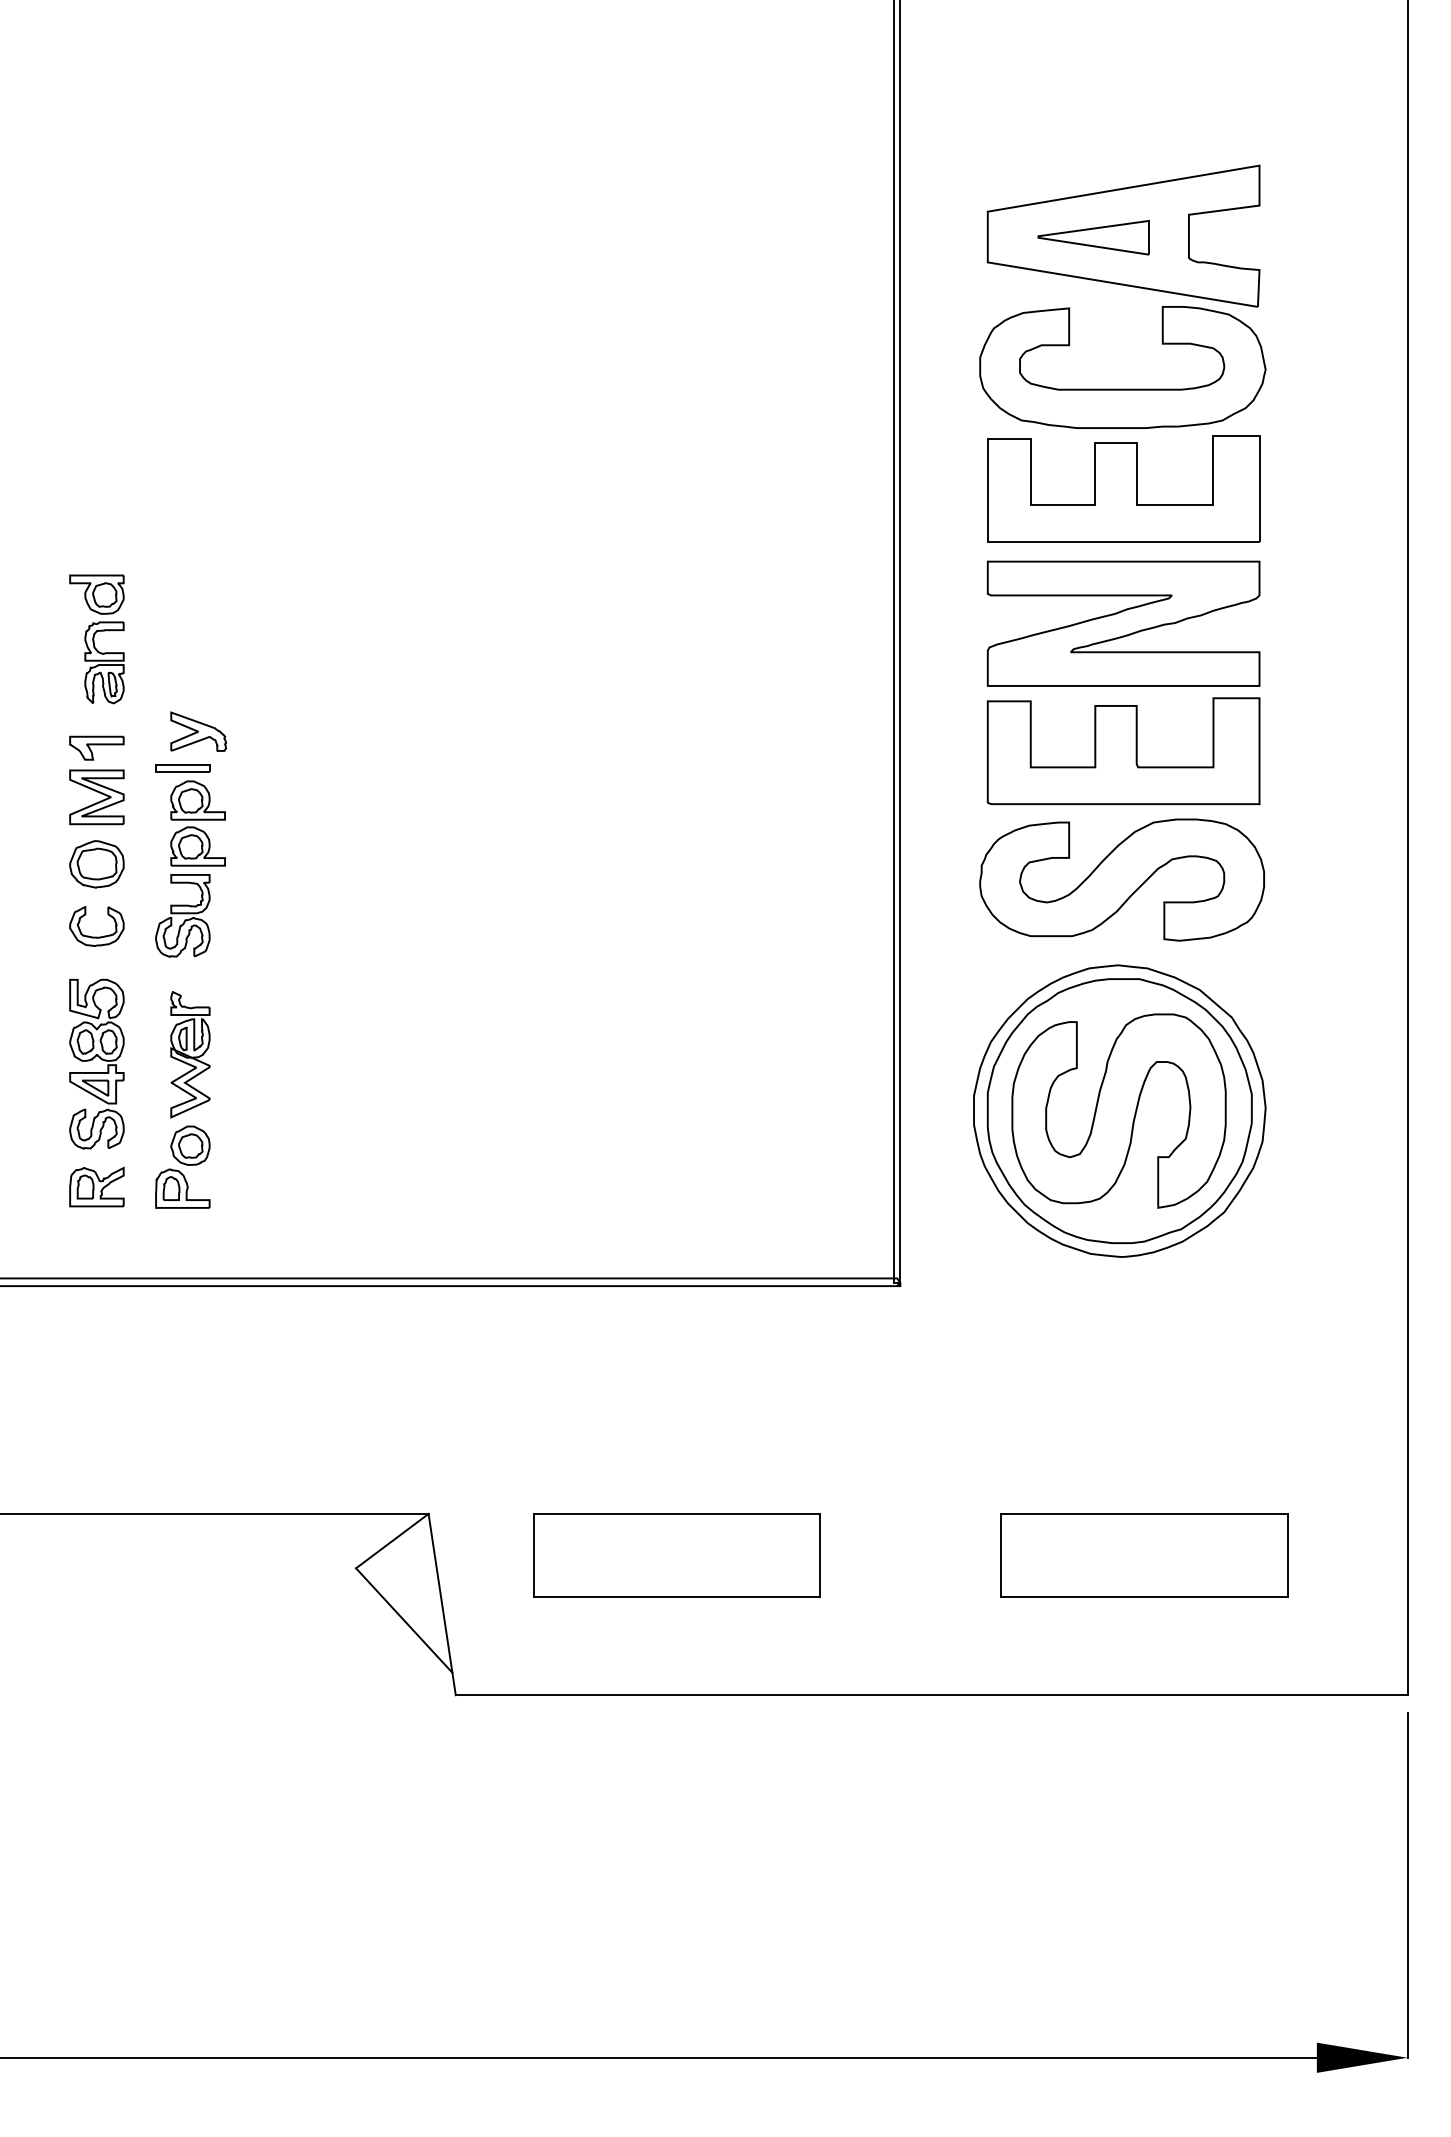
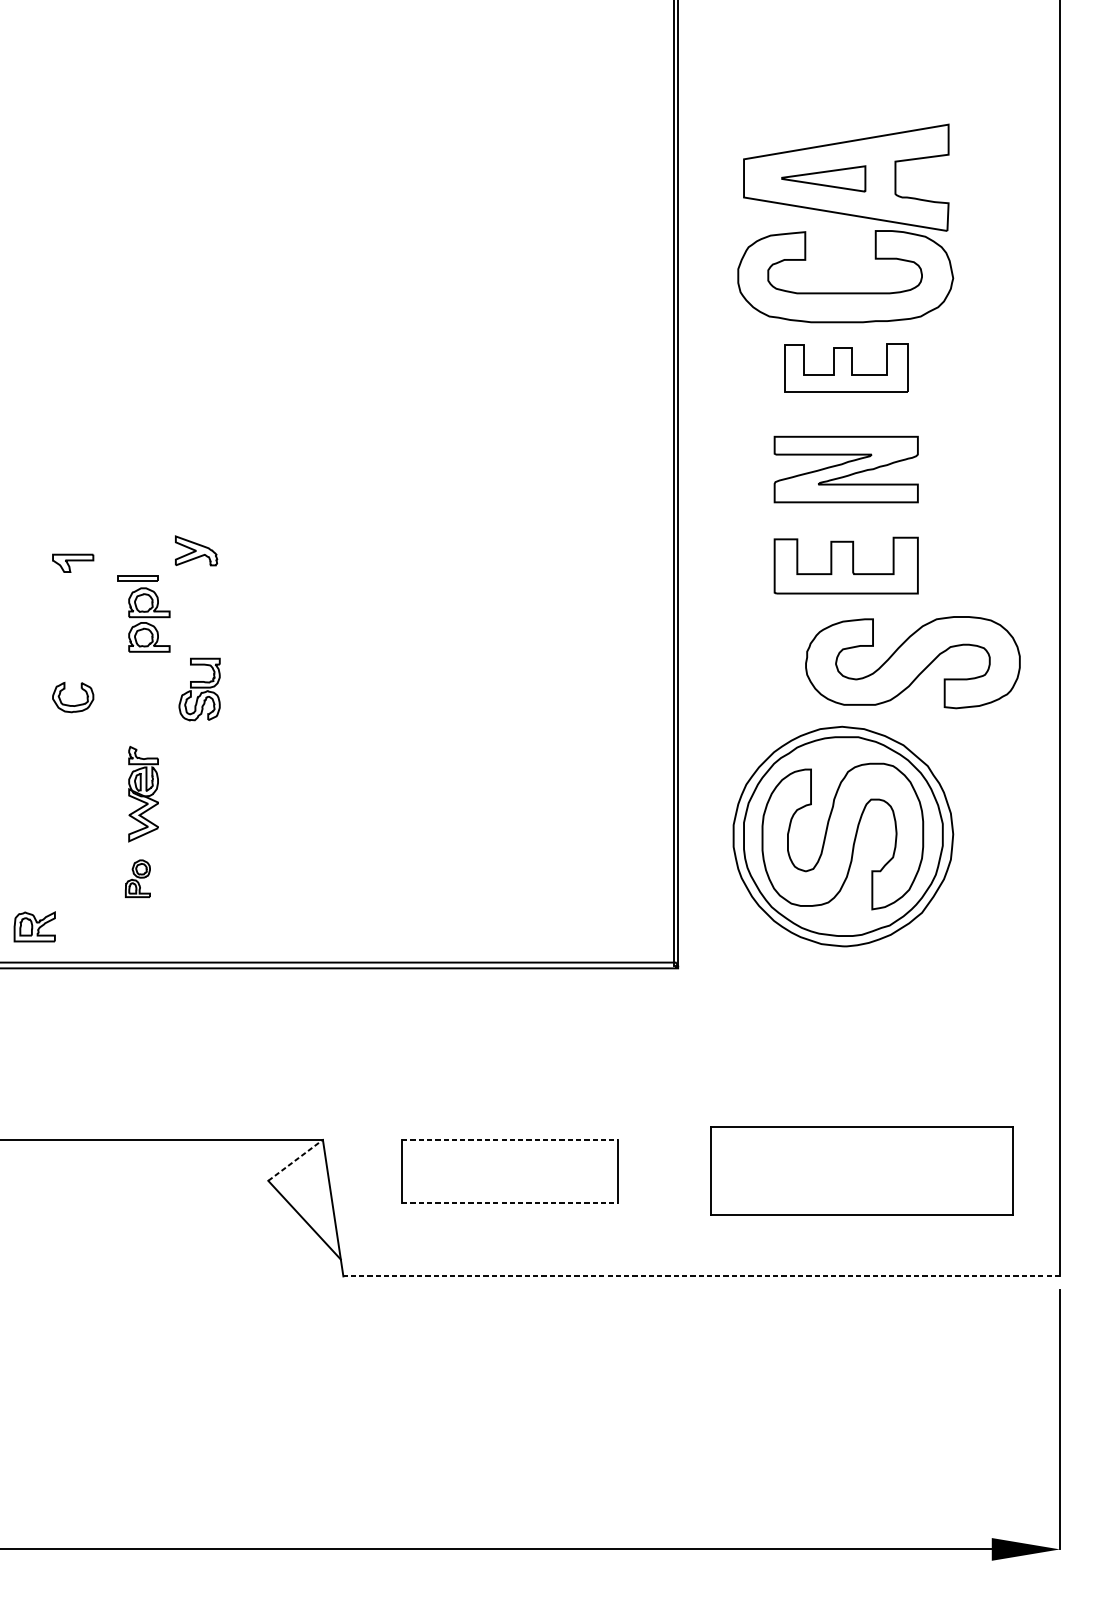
part: (1123, 488) -> (846, 367), size x0.6
part: (1123, 623) -> (846, 469), size x0.7
part: (96, 639) -> (72, 481), removed
part: (198, 731) -> (196, 550), moved
part: (1123, 751) -> (846, 565), size x0.7
part: (96, 797) -> (72, 600), removed
part: (96, 864) -> (72, 650), removed
part: (1121, 879) -> (912, 662), moved
part: (182, 915) -> (199, 689), moved
part: (96, 1063) -> (72, 800), removed
part: (182, 1166) -> (137, 878), size x0.6
part: (96, 1186) -> (34, 926), moved
line: (677, 1513) -> (510, 1139), solid -> dashed
line: (392, 1540) -> (295, 1159), solid -> dashed
part: (1144, 1555) -> (862, 1171), size x1.4
line: (677, 1597) -> (510, 1202), solid -> dashed
line: (931, 1695) -> (701, 1276), solid -> dashed

